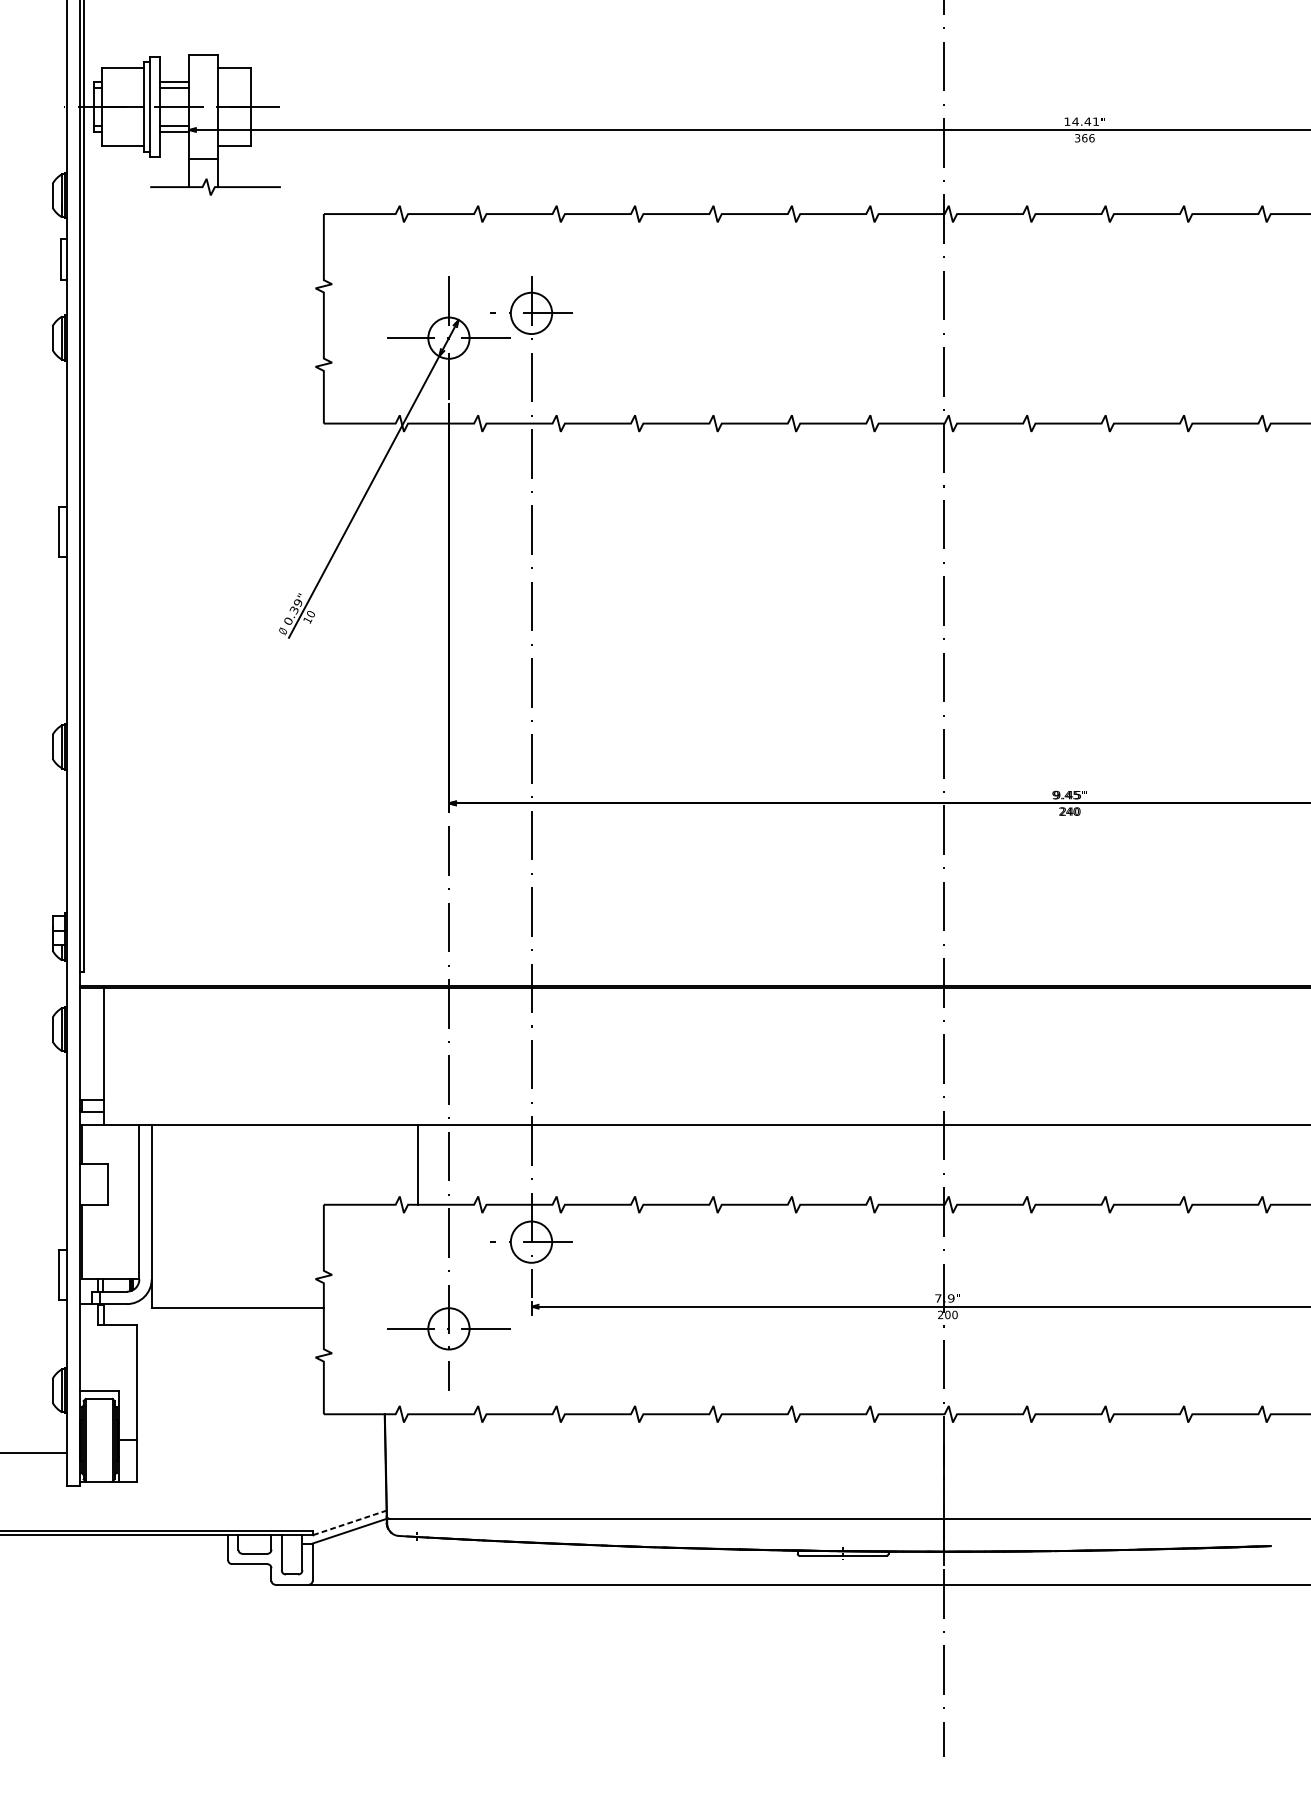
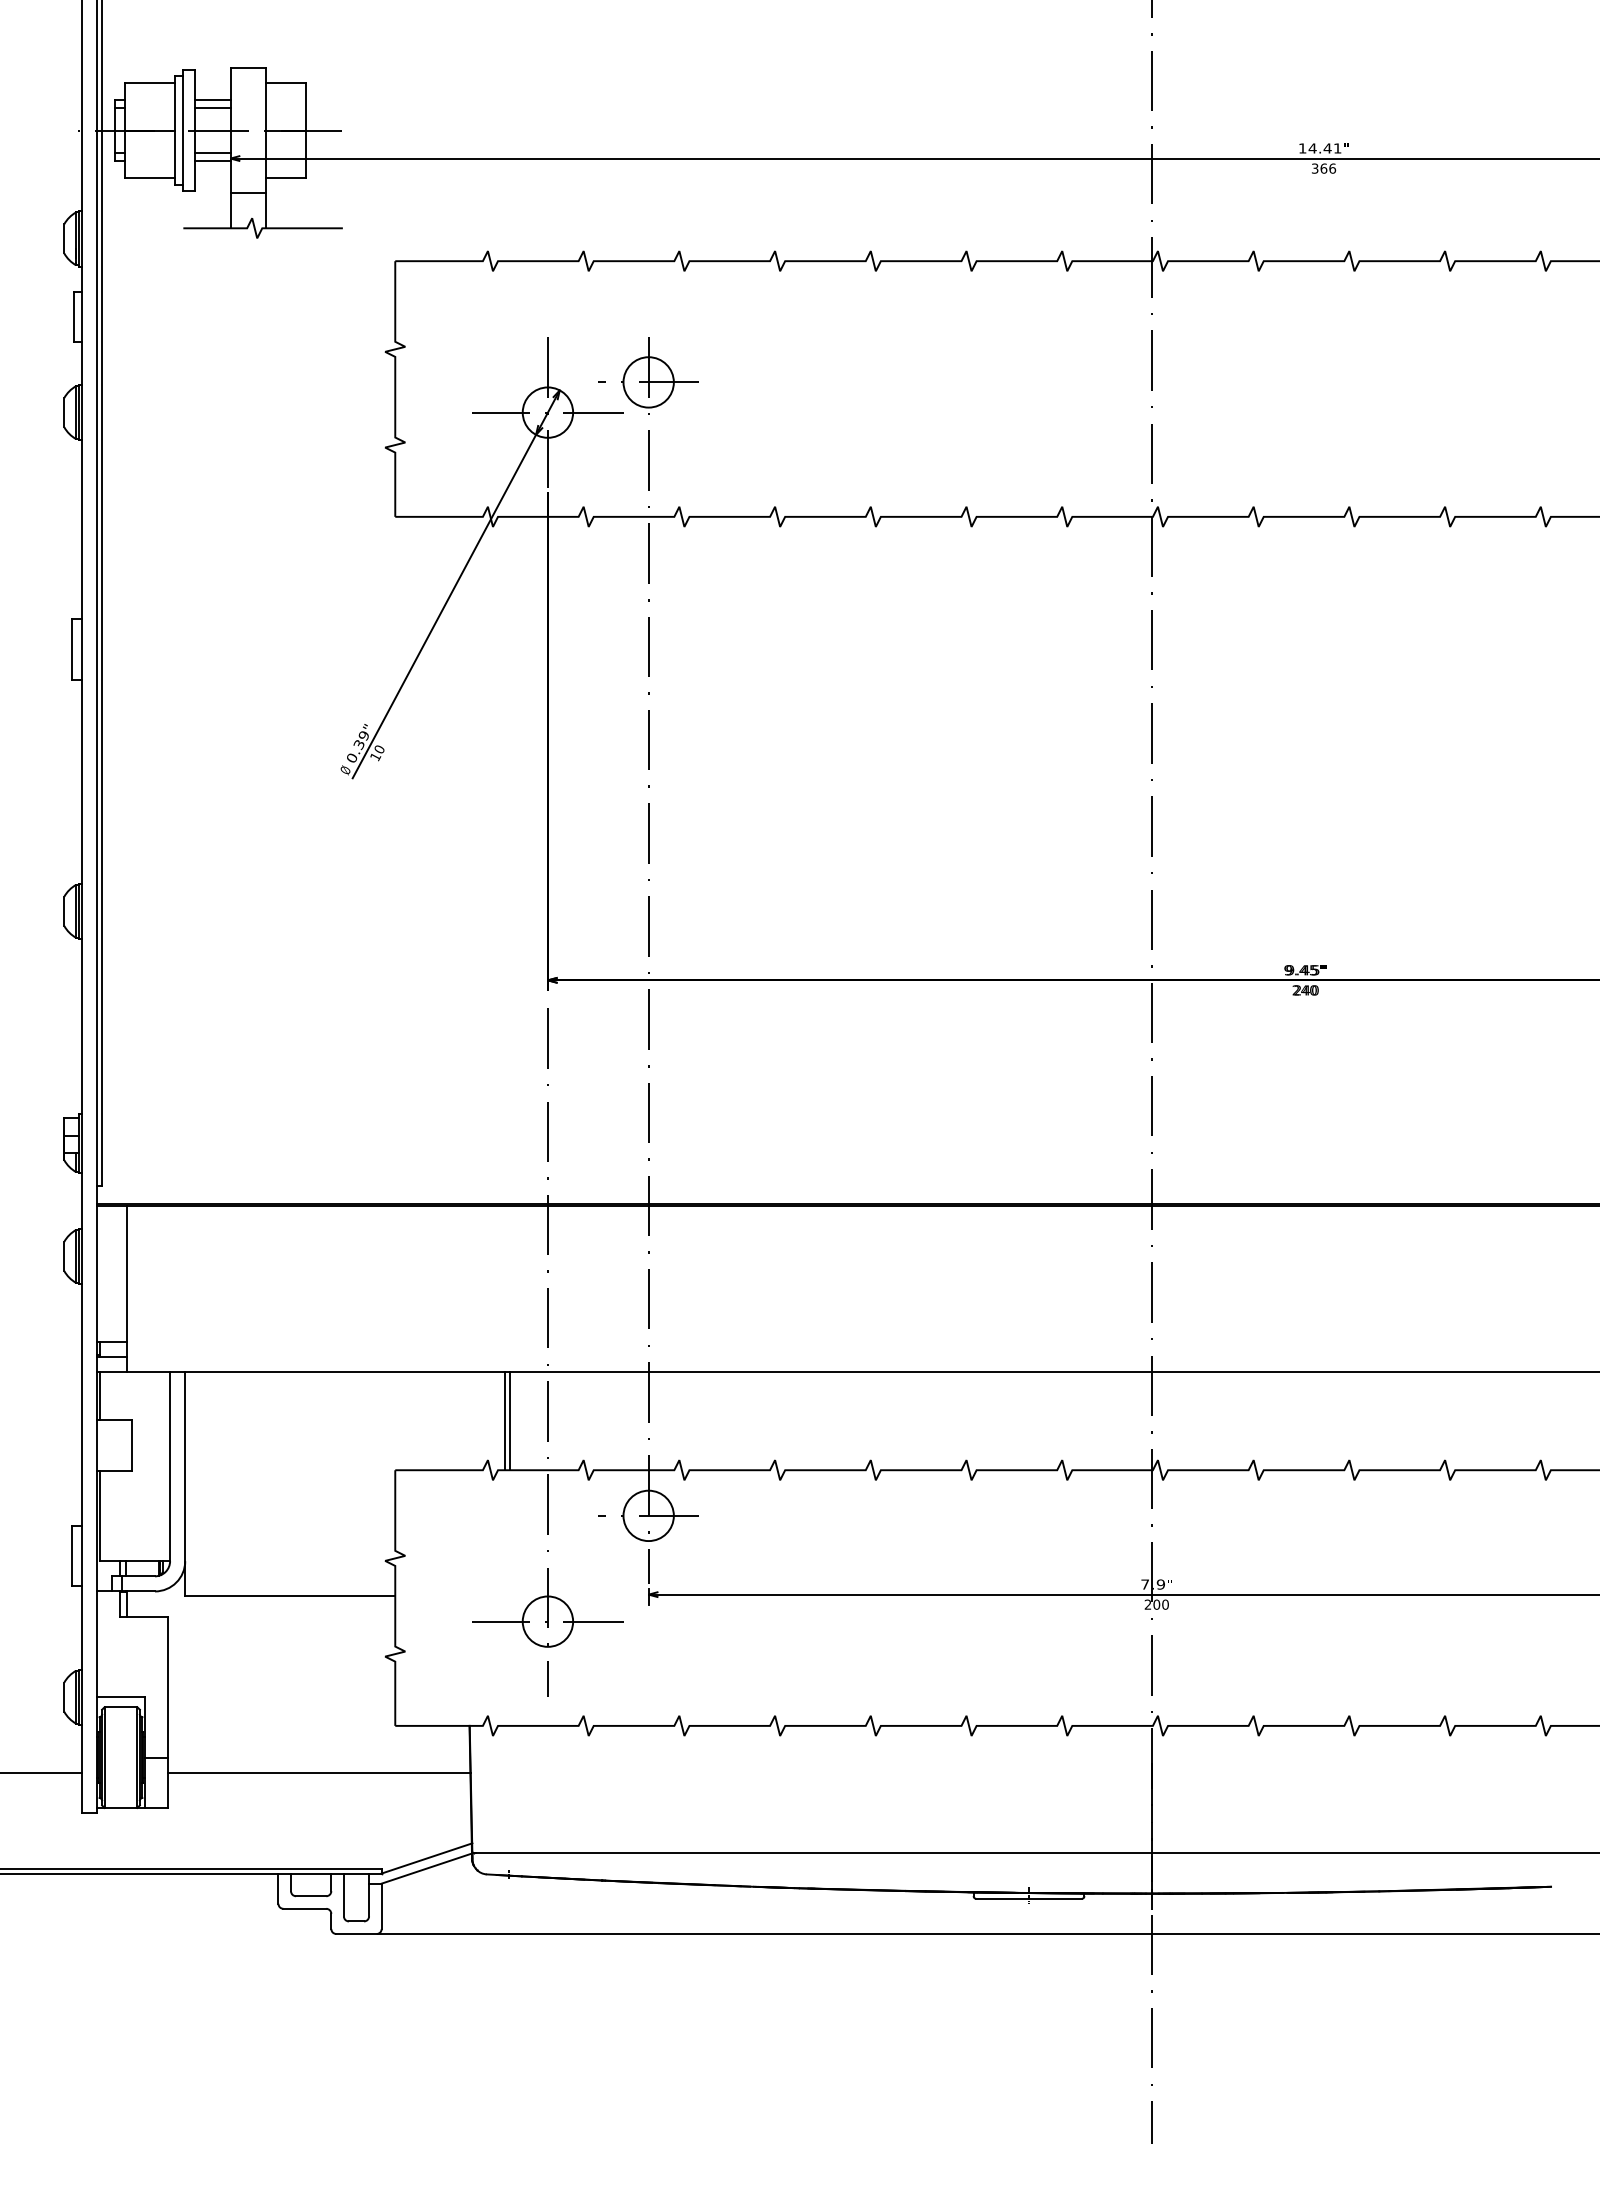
line: (414, 1164) -> (505, 1421), added
line: (260, 1452) -> (318, 1772), added
line: (350, 1522) -> (427, 1858), dashed -> solid

